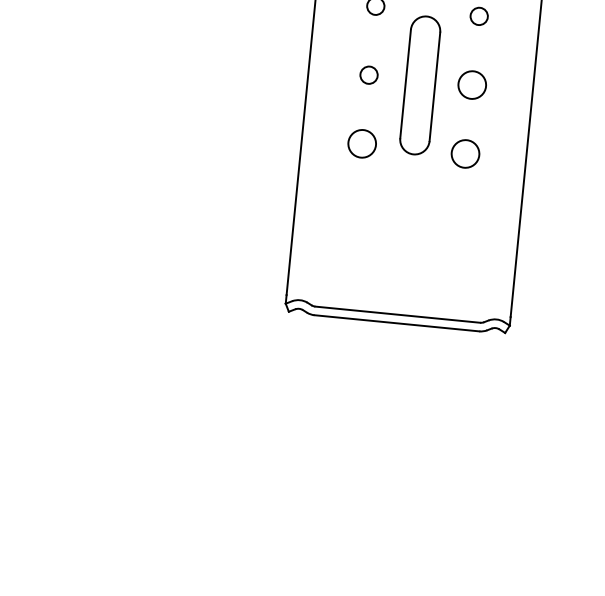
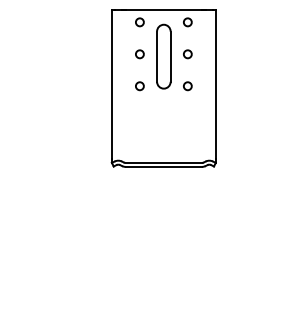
circle: (471, 85) -> (187, 54), size x0.62
circle: (361, 144) -> (139, 86), size x0.62
circle: (464, 154) -> (187, 86), size x0.62

